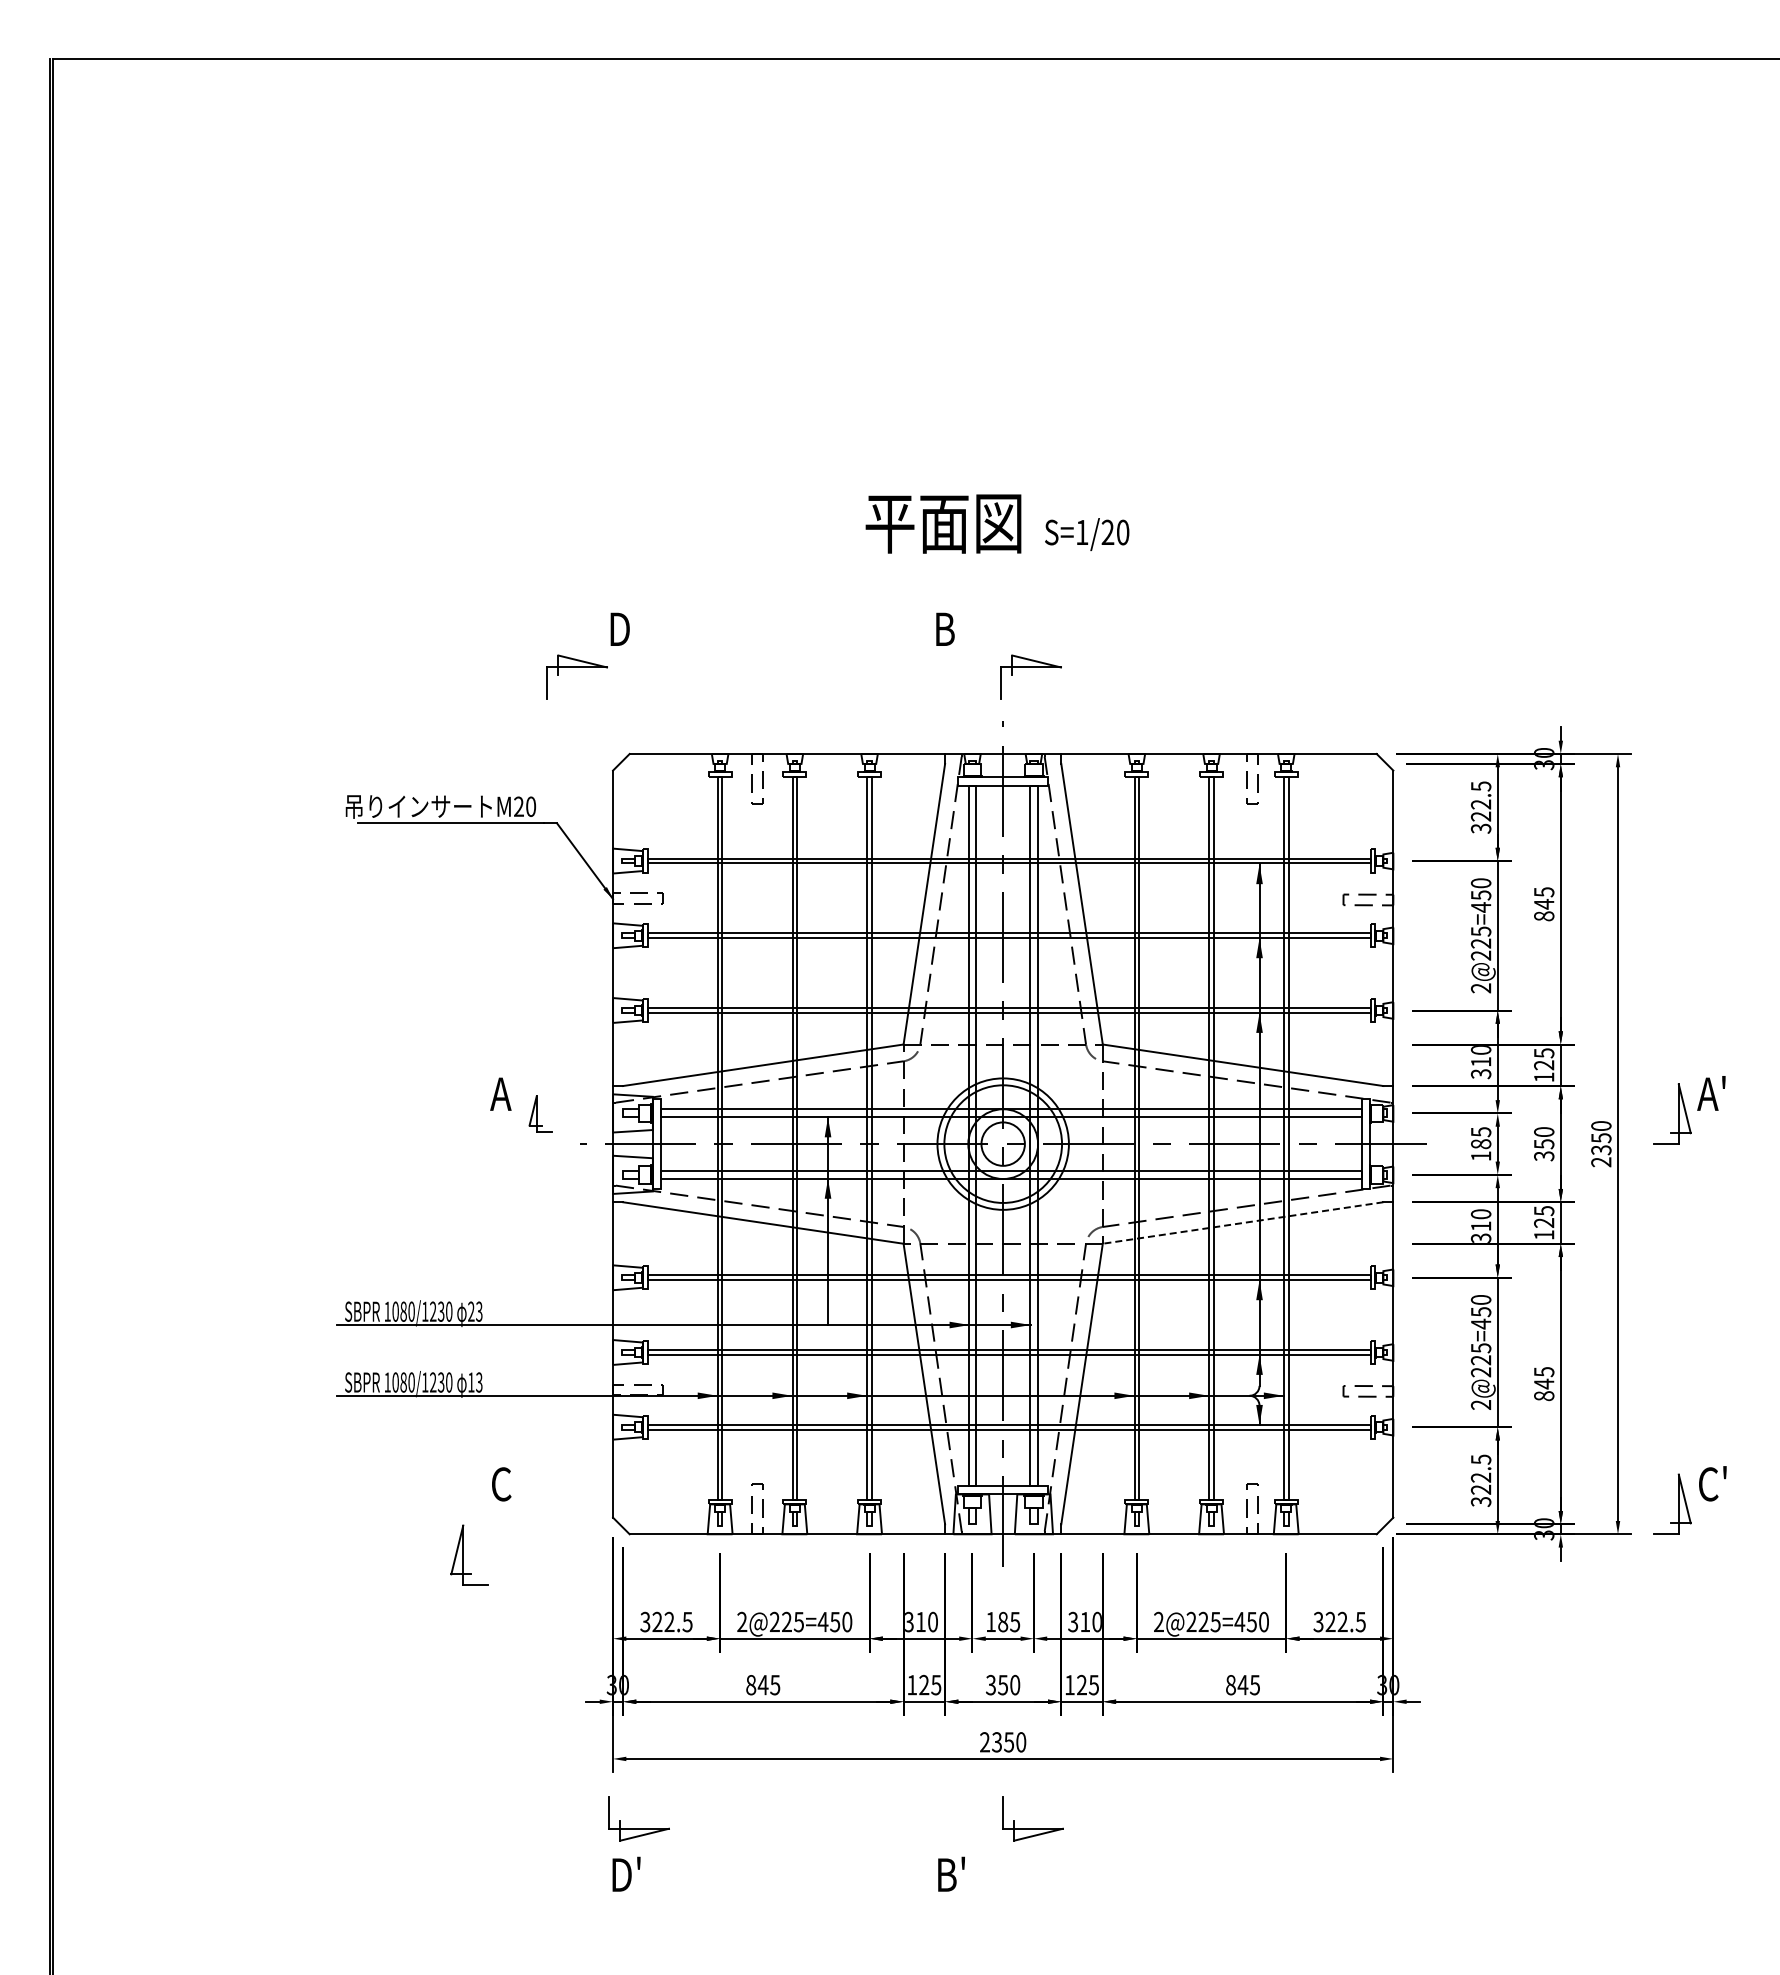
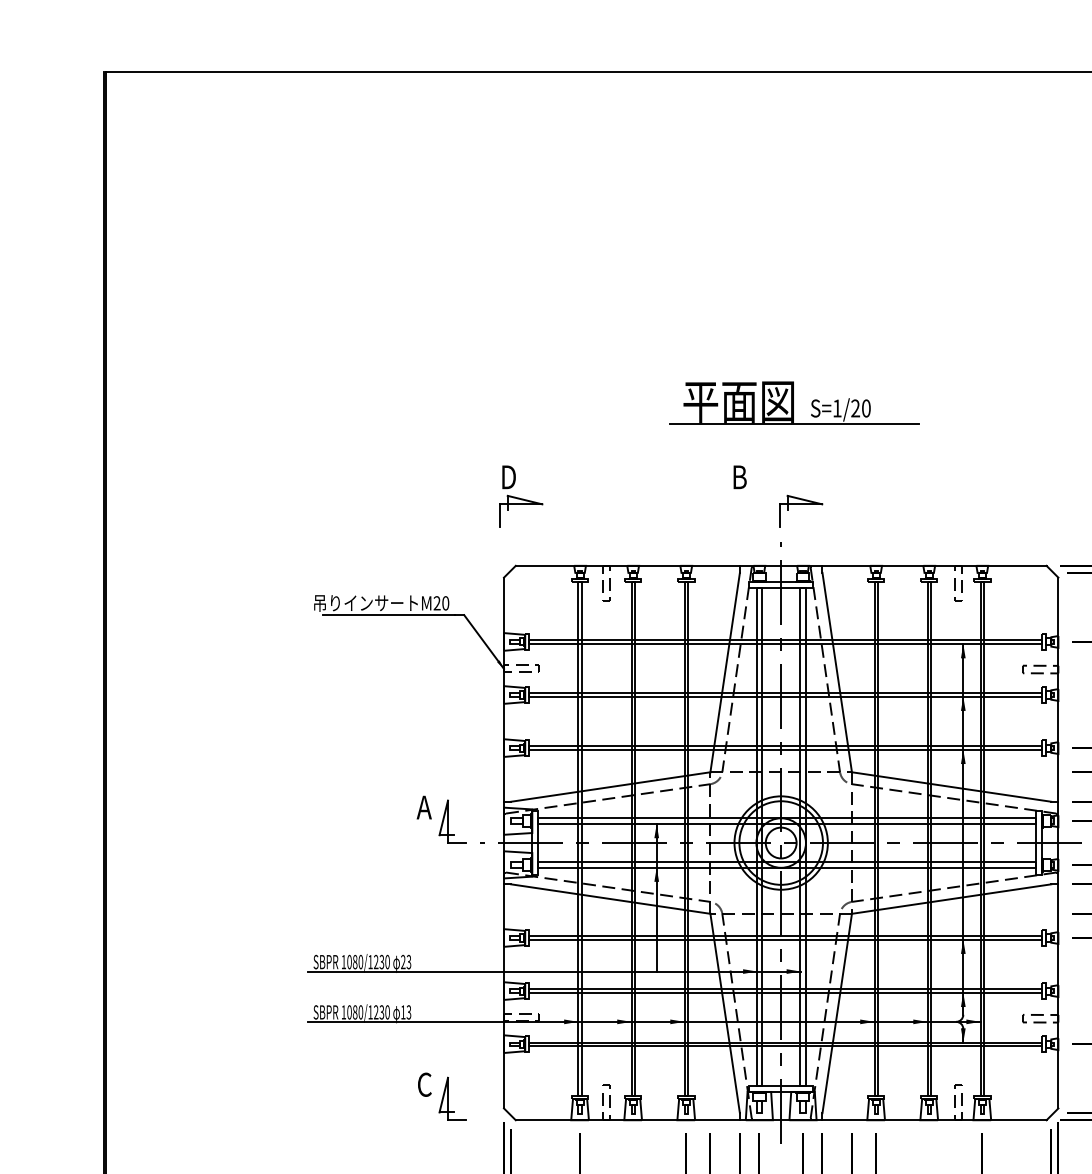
line: (1021, 554) -> (794, 424), added
part: (576, 667) -> (520, 504), moved
part: (540, 1113) -> (452, 821), size x1.67
line: (1243, 1223) -> (951, 899), dashed -> solid
part: (469, 1554) -> (452, 1098), moved

